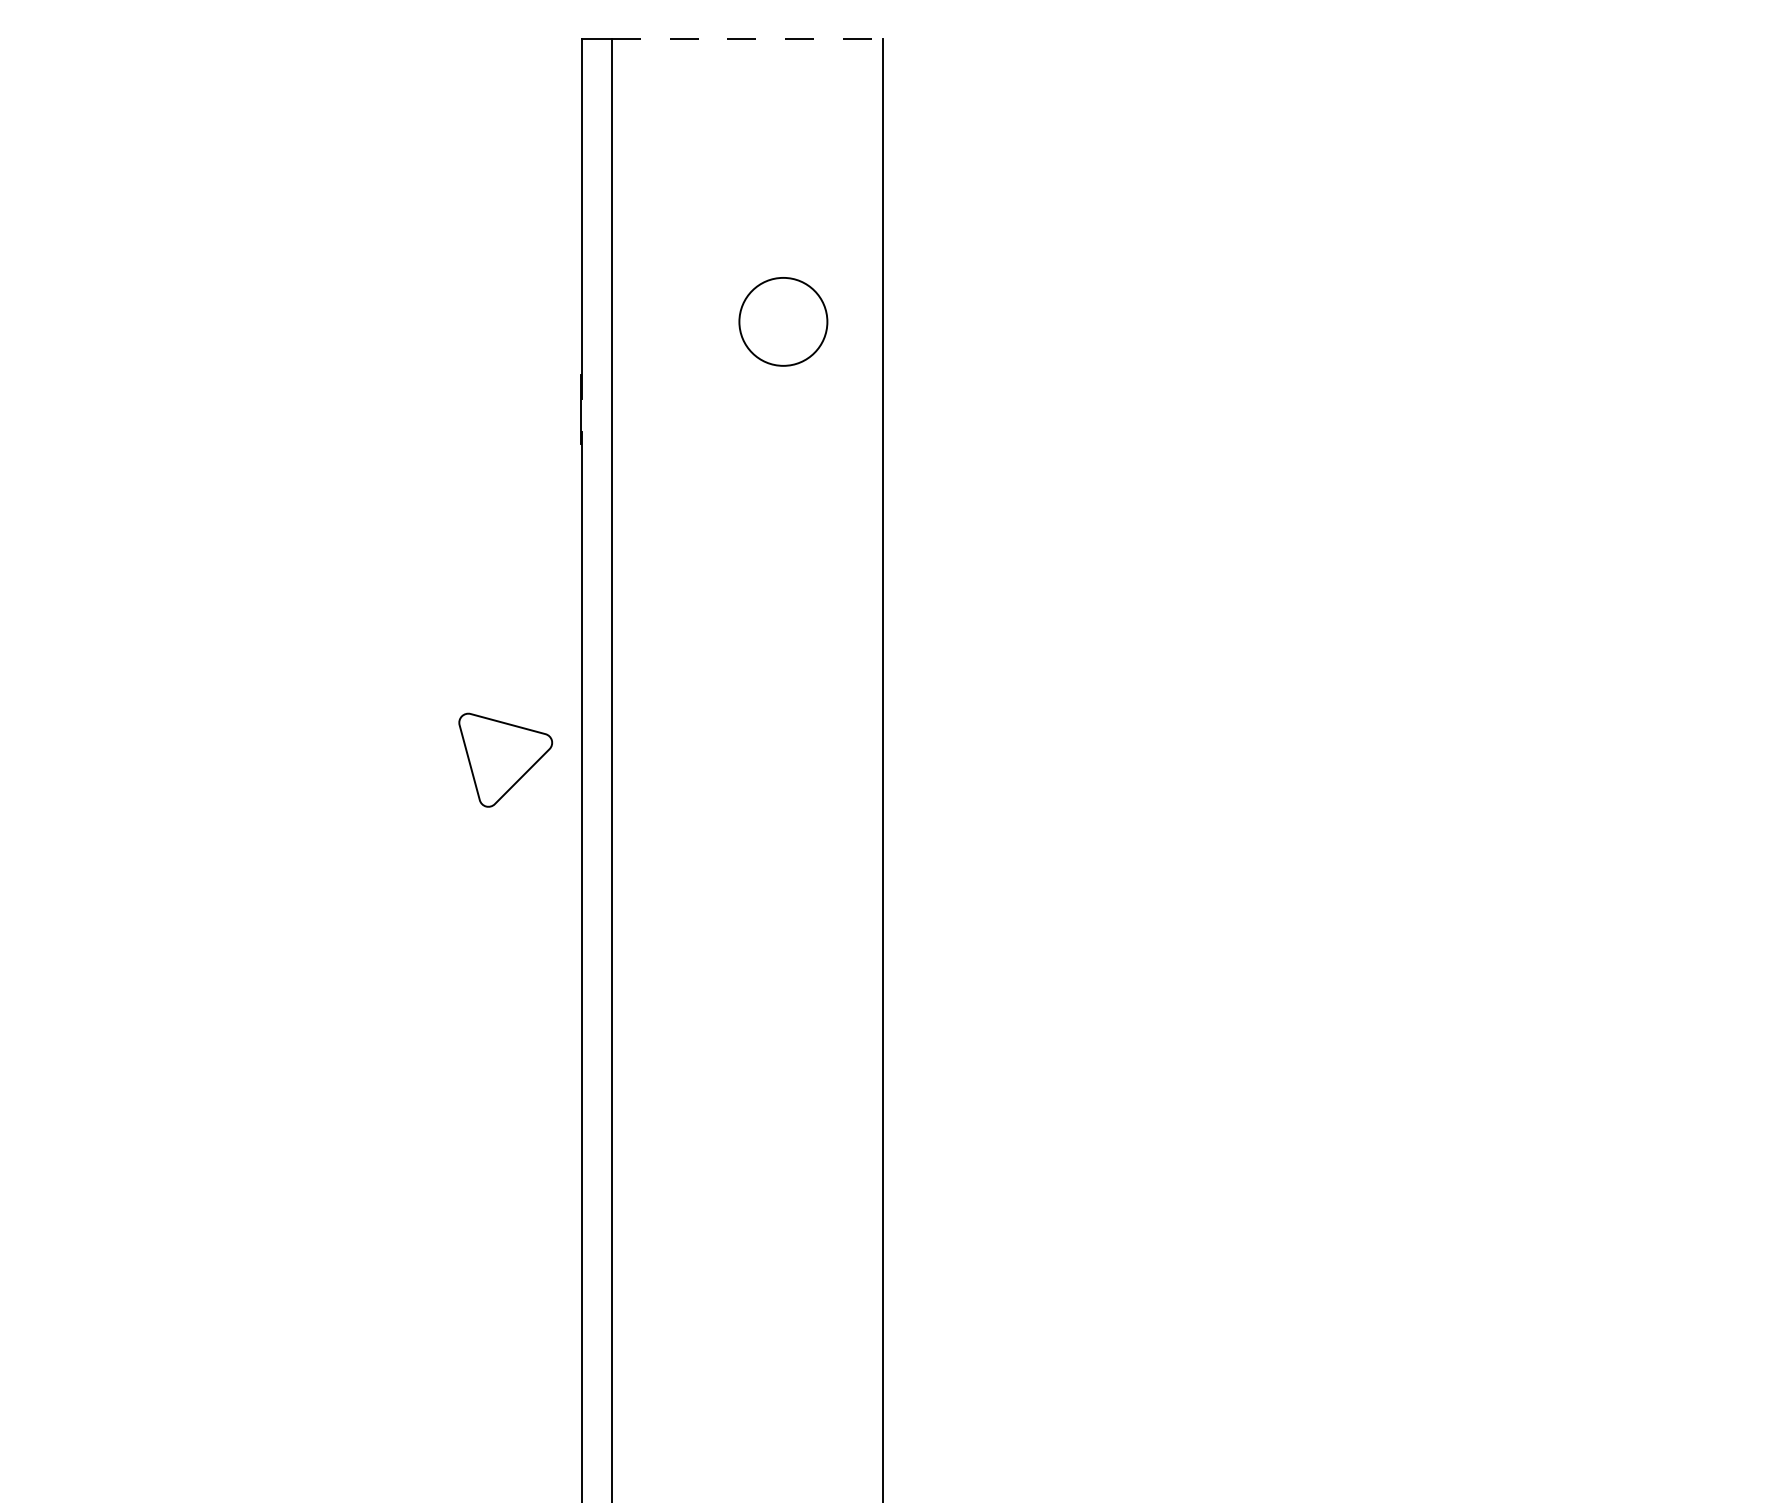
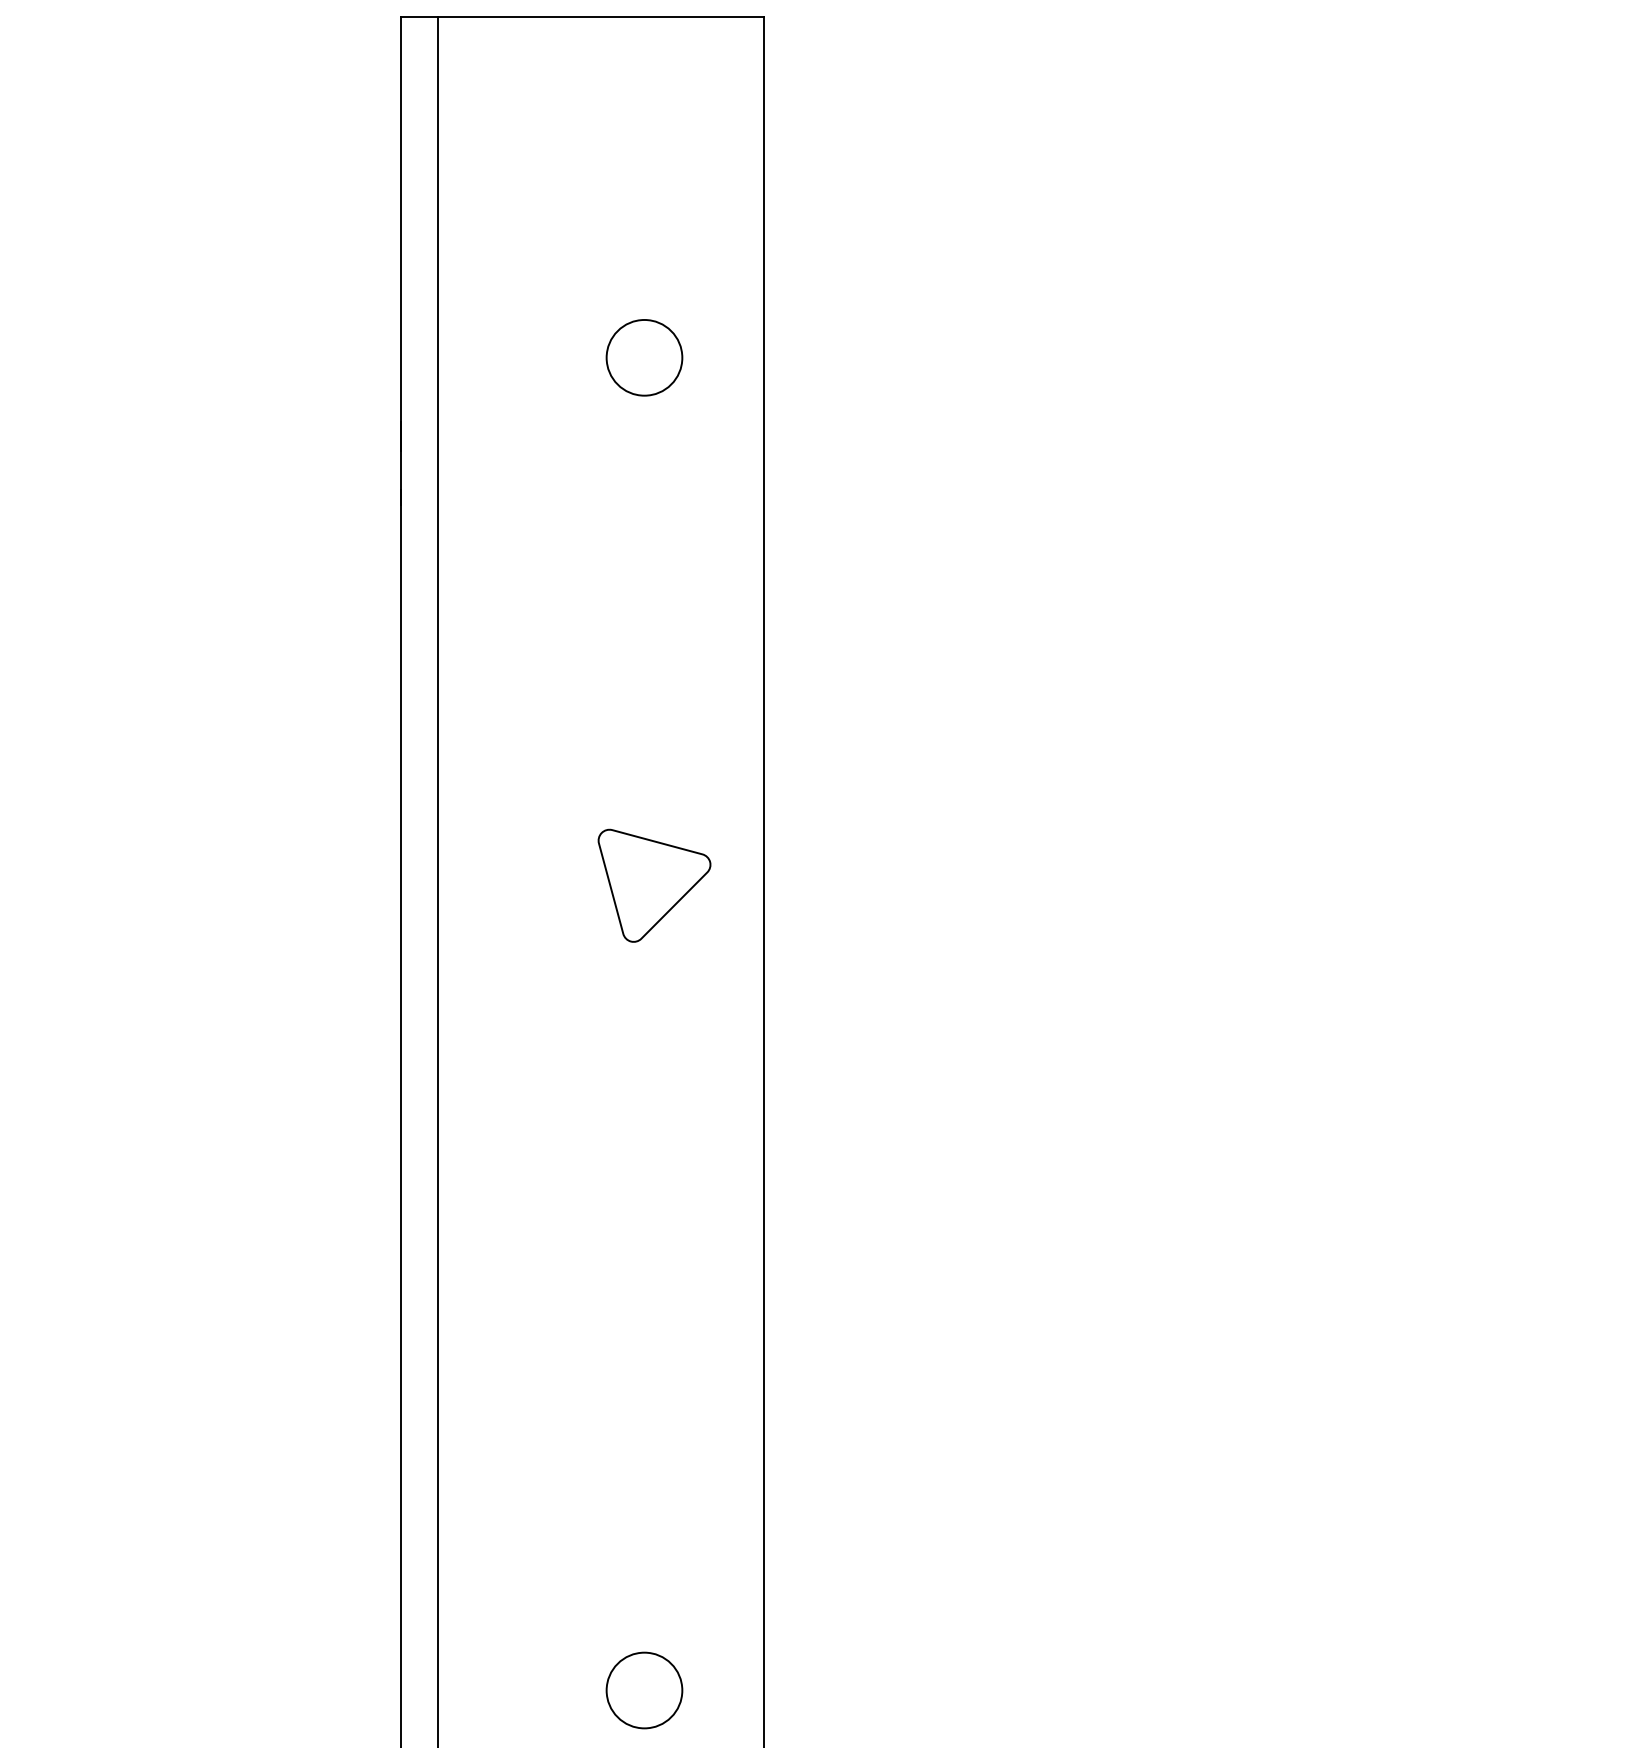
line: (747, 38) -> (601, 16), dashed -> solid
circle: (782, 321) -> (643, 357), size x0.71
part: (505, 759) -> (654, 884), moved
circle: (783, 1428) -> (644, 1690), added

